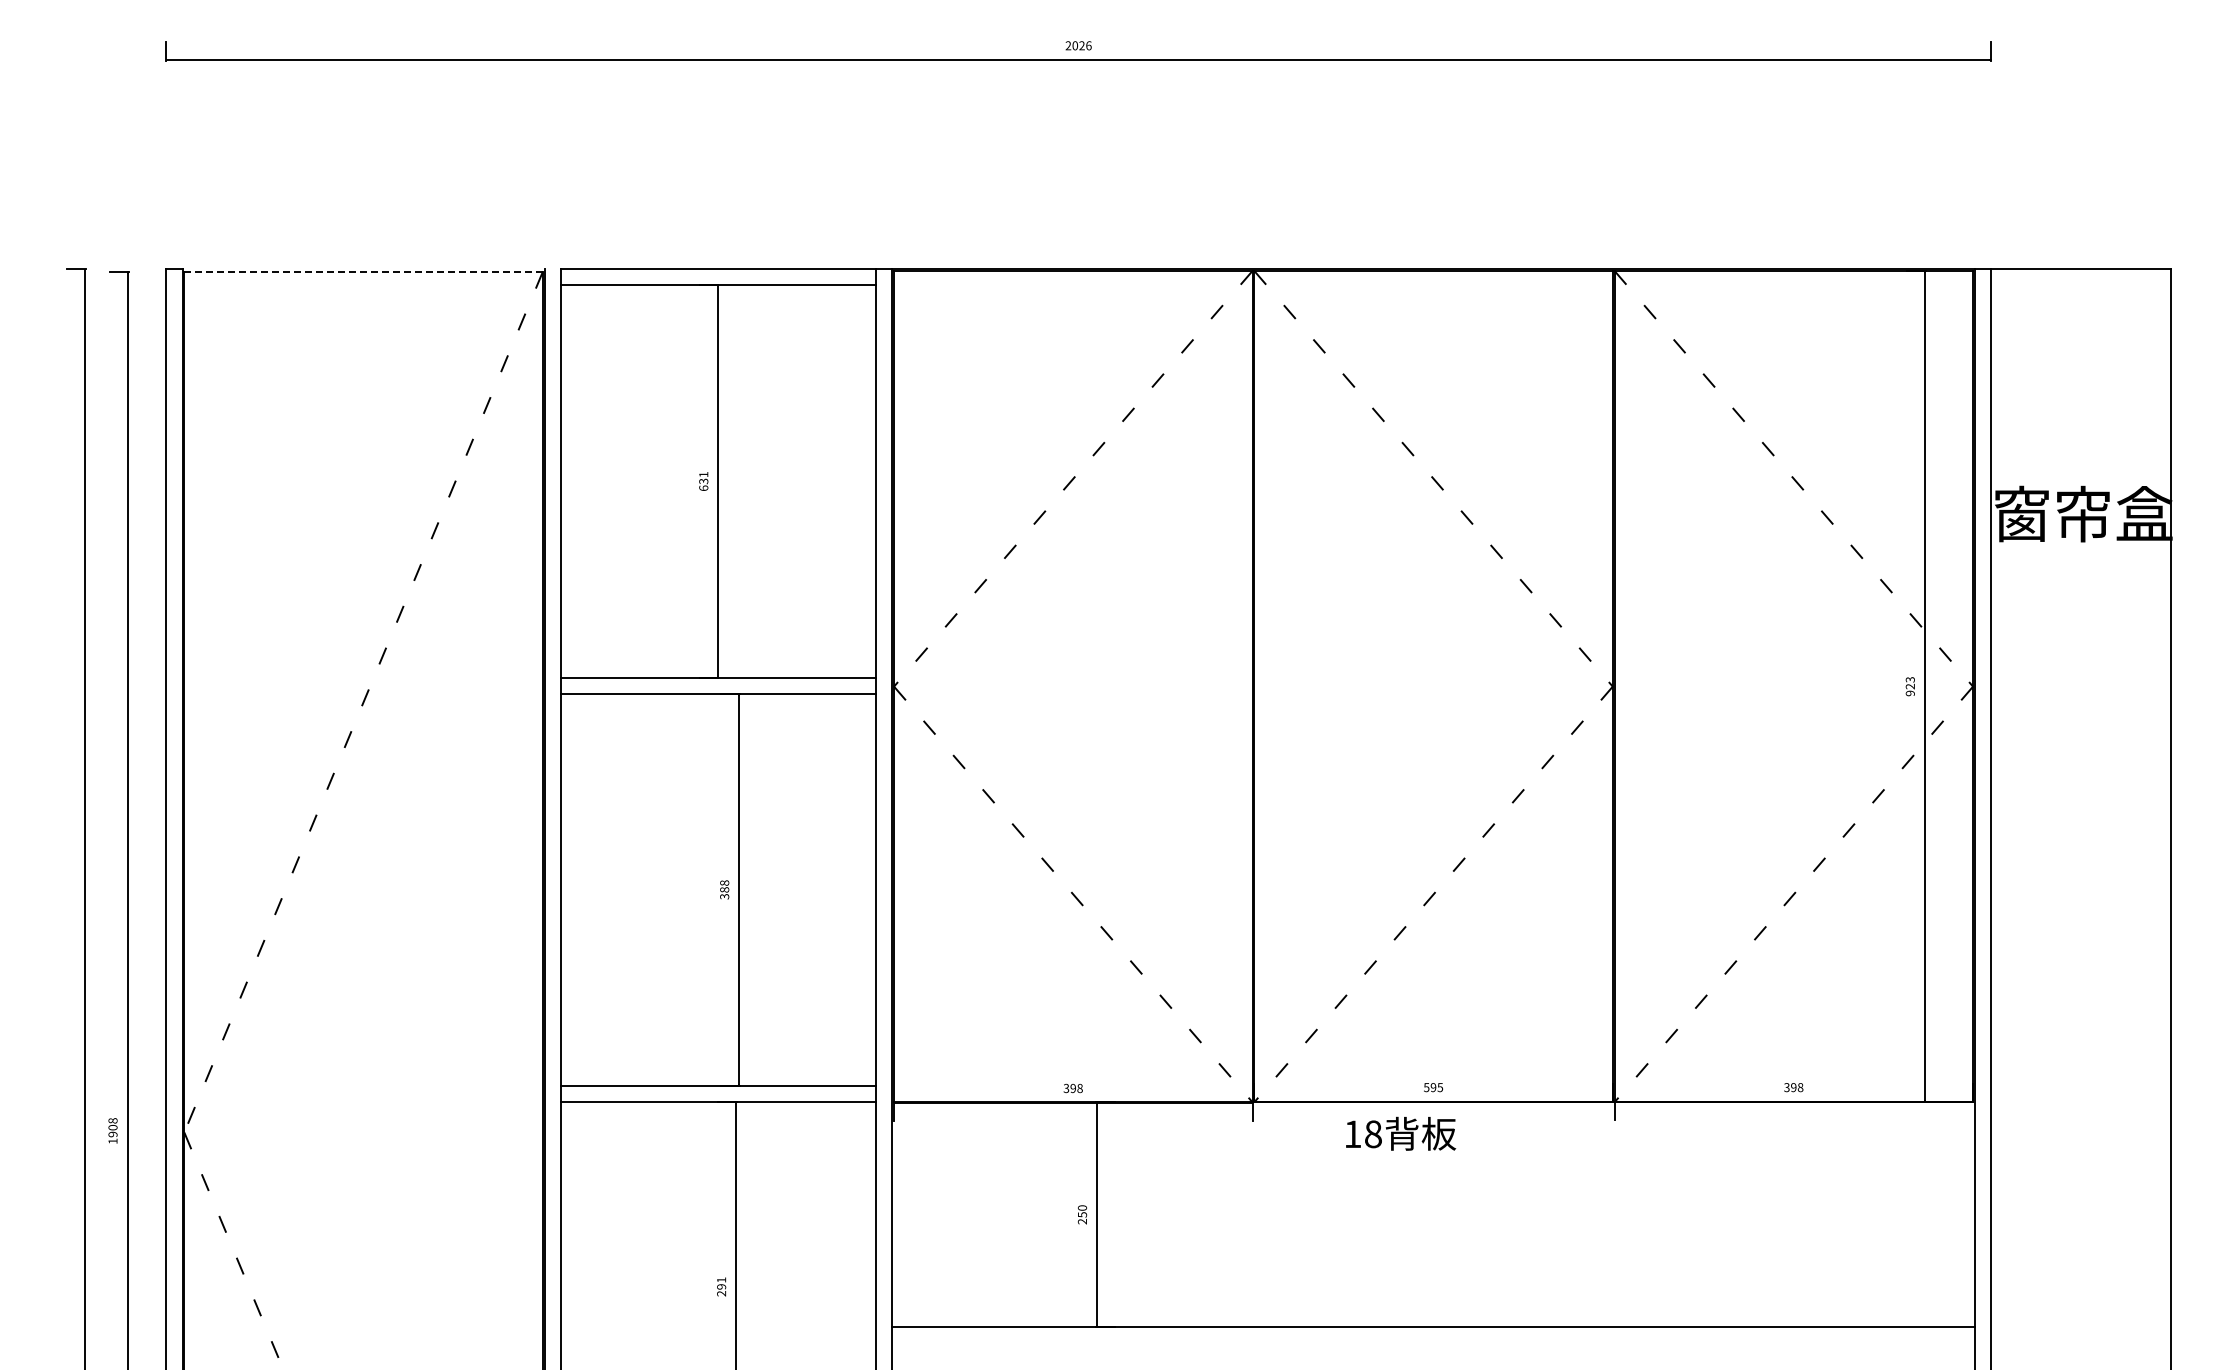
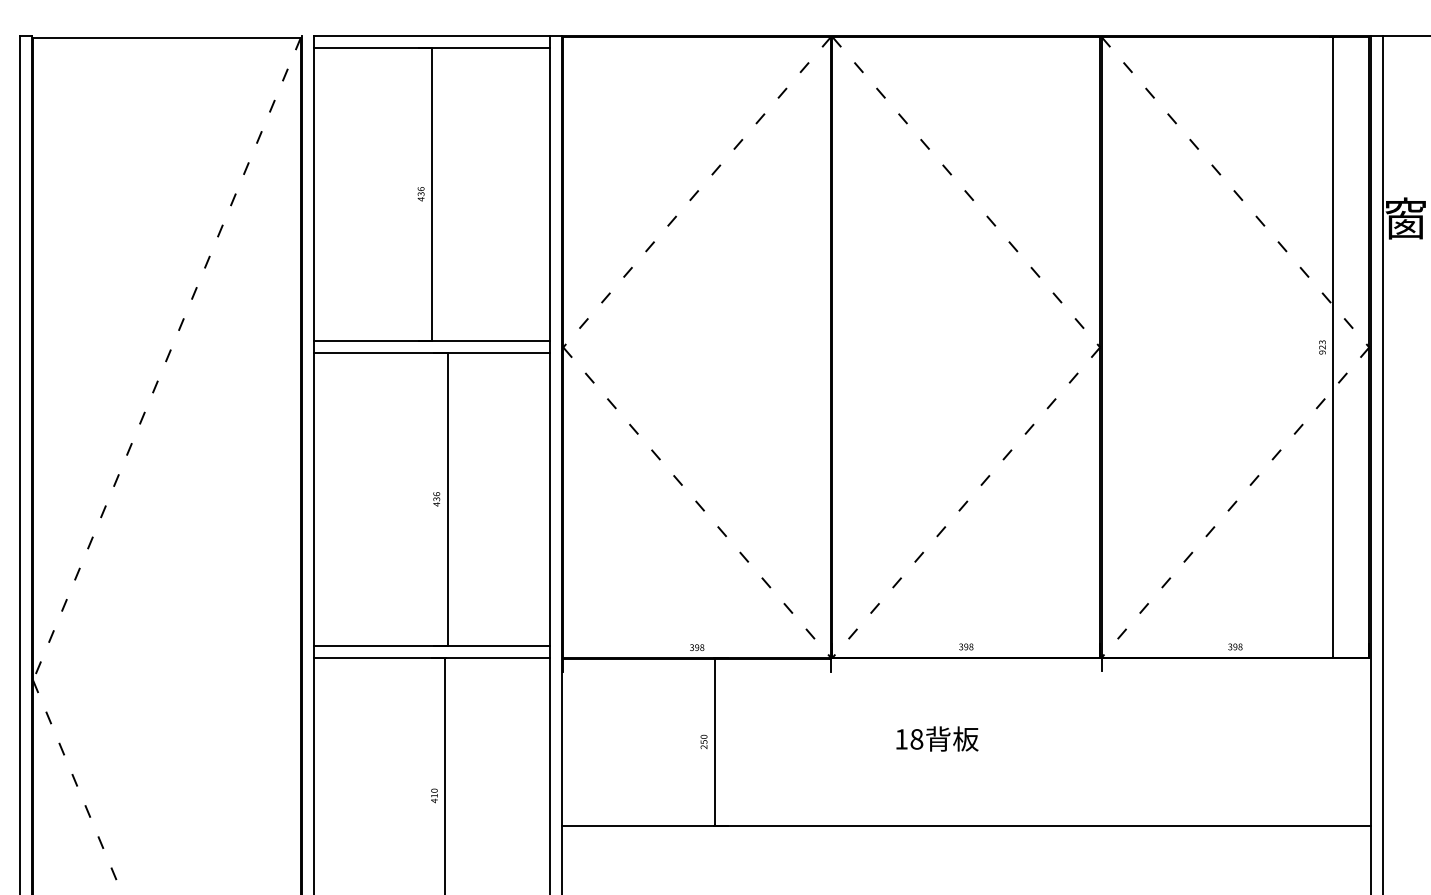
line: (364, 271) -> (167, 37), dashed -> solid
text: (703, 481) -> (420, 194), 631 -> 436
text: (724, 889) -> (436, 498), 388 -> 436
text: (1433, 1087) -> (966, 646), 595 -> 398
text: (1401, 1133) -> (937, 738), moved
text: (721, 1286) -> (434, 795), 291 -> 410

